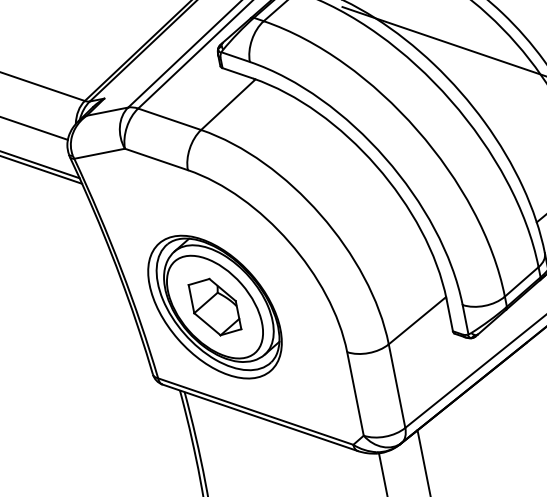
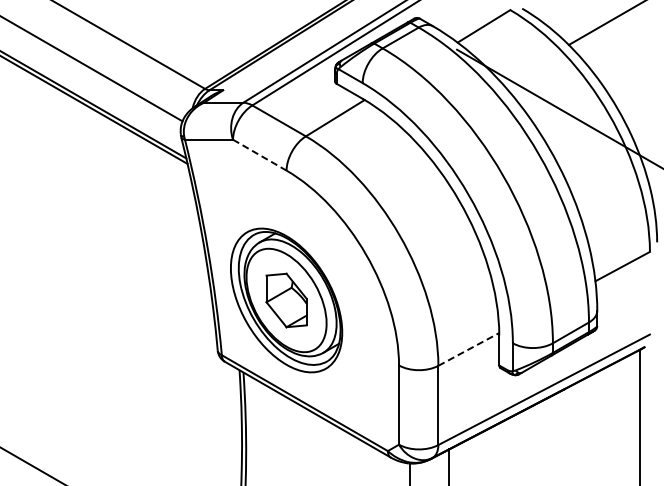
line: (156, 159) -> (259, 155), solid -> dashed
line: (417, 320) -> (468, 349), solid -> dashed

